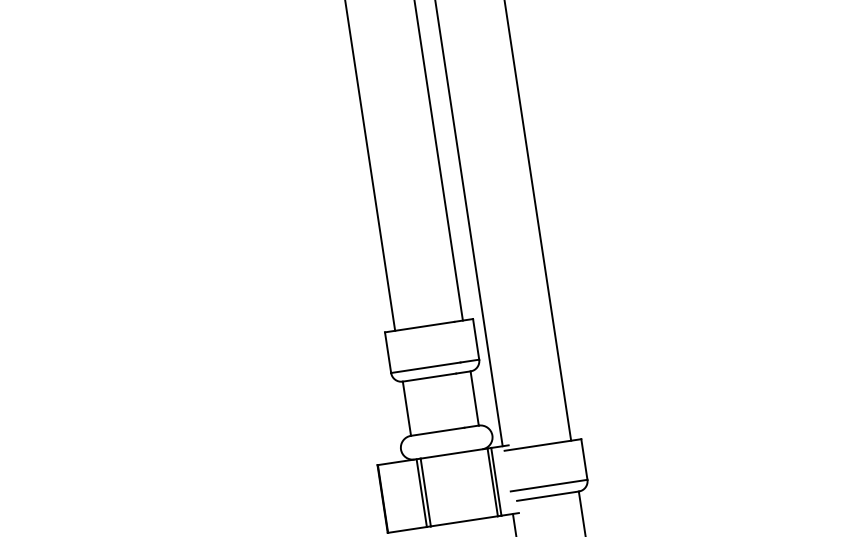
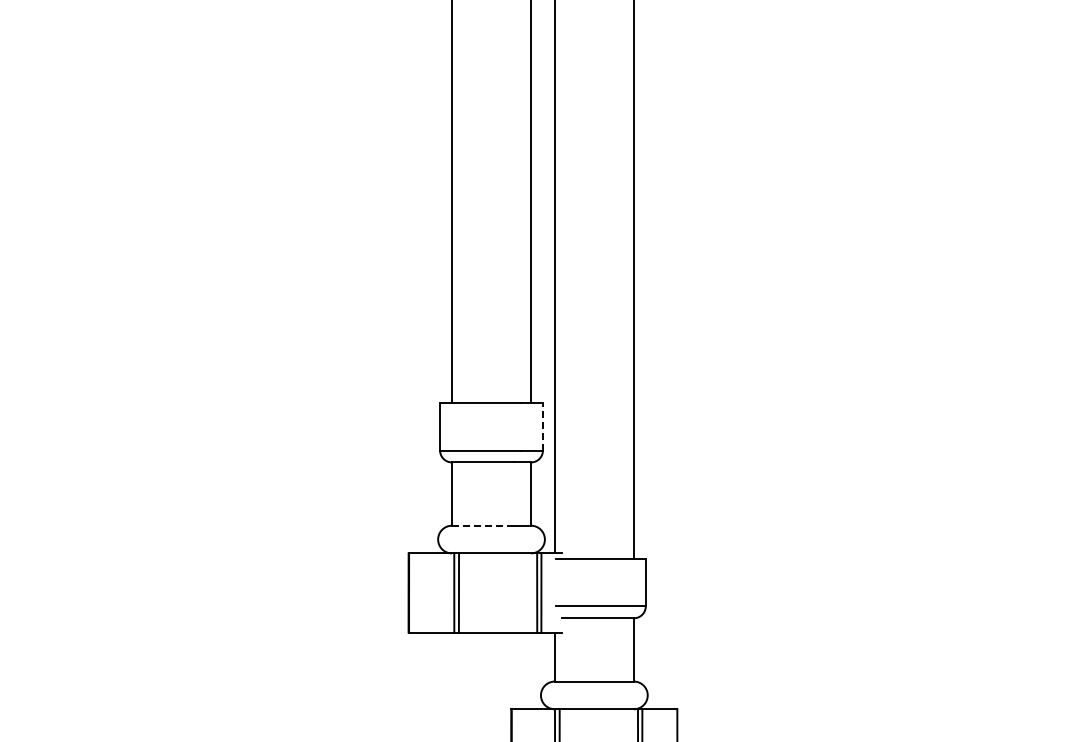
line: (475, 339) -> (542, 426), solid -> dashed
line: (437, 431) -> (482, 525), solid -> dashed

